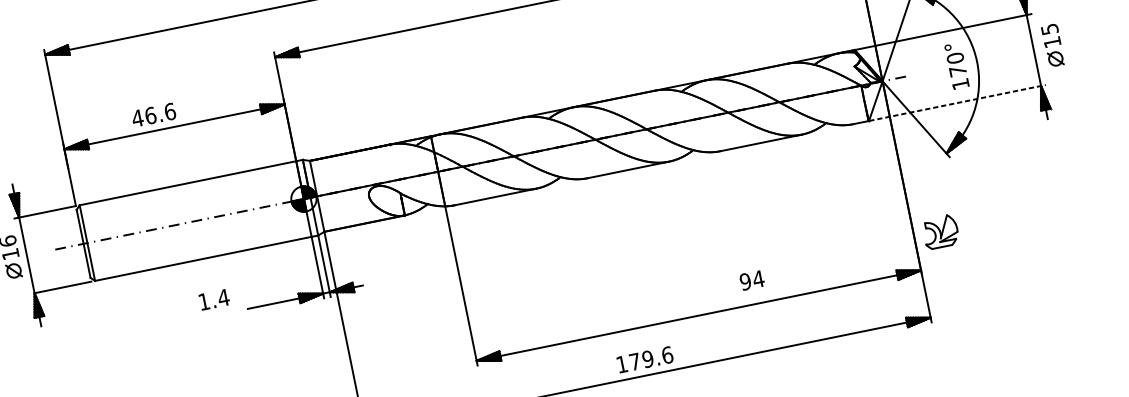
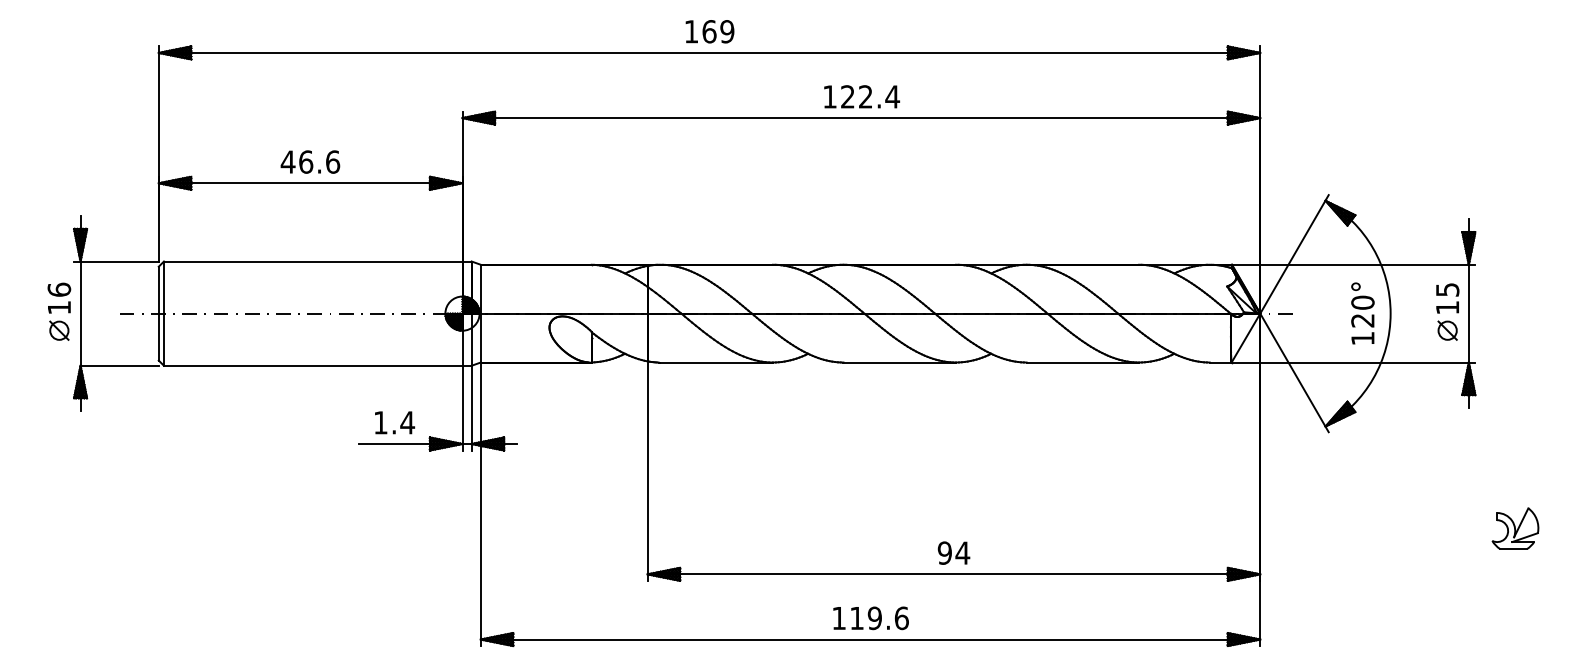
part: (1052, 45) -> (1447, 311), moved
text: (957, 71) -> (1362, 320), 170° -> 120°
line: (957, 102) -> (1353, 362), dashed -> solid
text: (153, 114) -> (310, 161), moved
part: (940, 231) -> (1515, 528), moved
text: (751, 280) -> (953, 552), moved
text: (214, 299) -> (395, 422), moved
text: (634, 362) -> (856, 618), 179.6 -> 119.6

